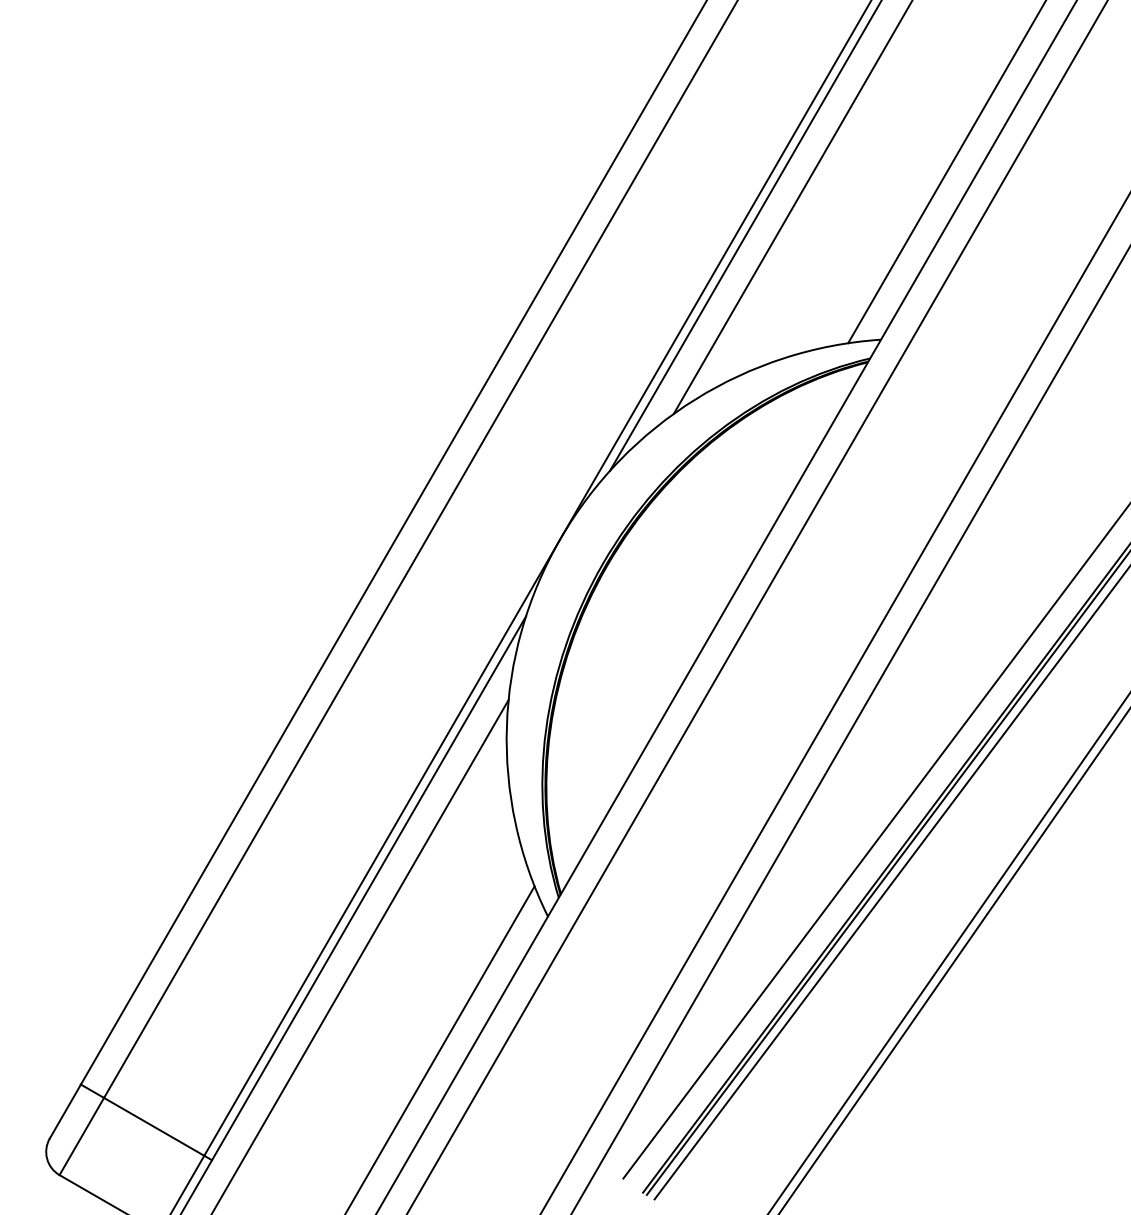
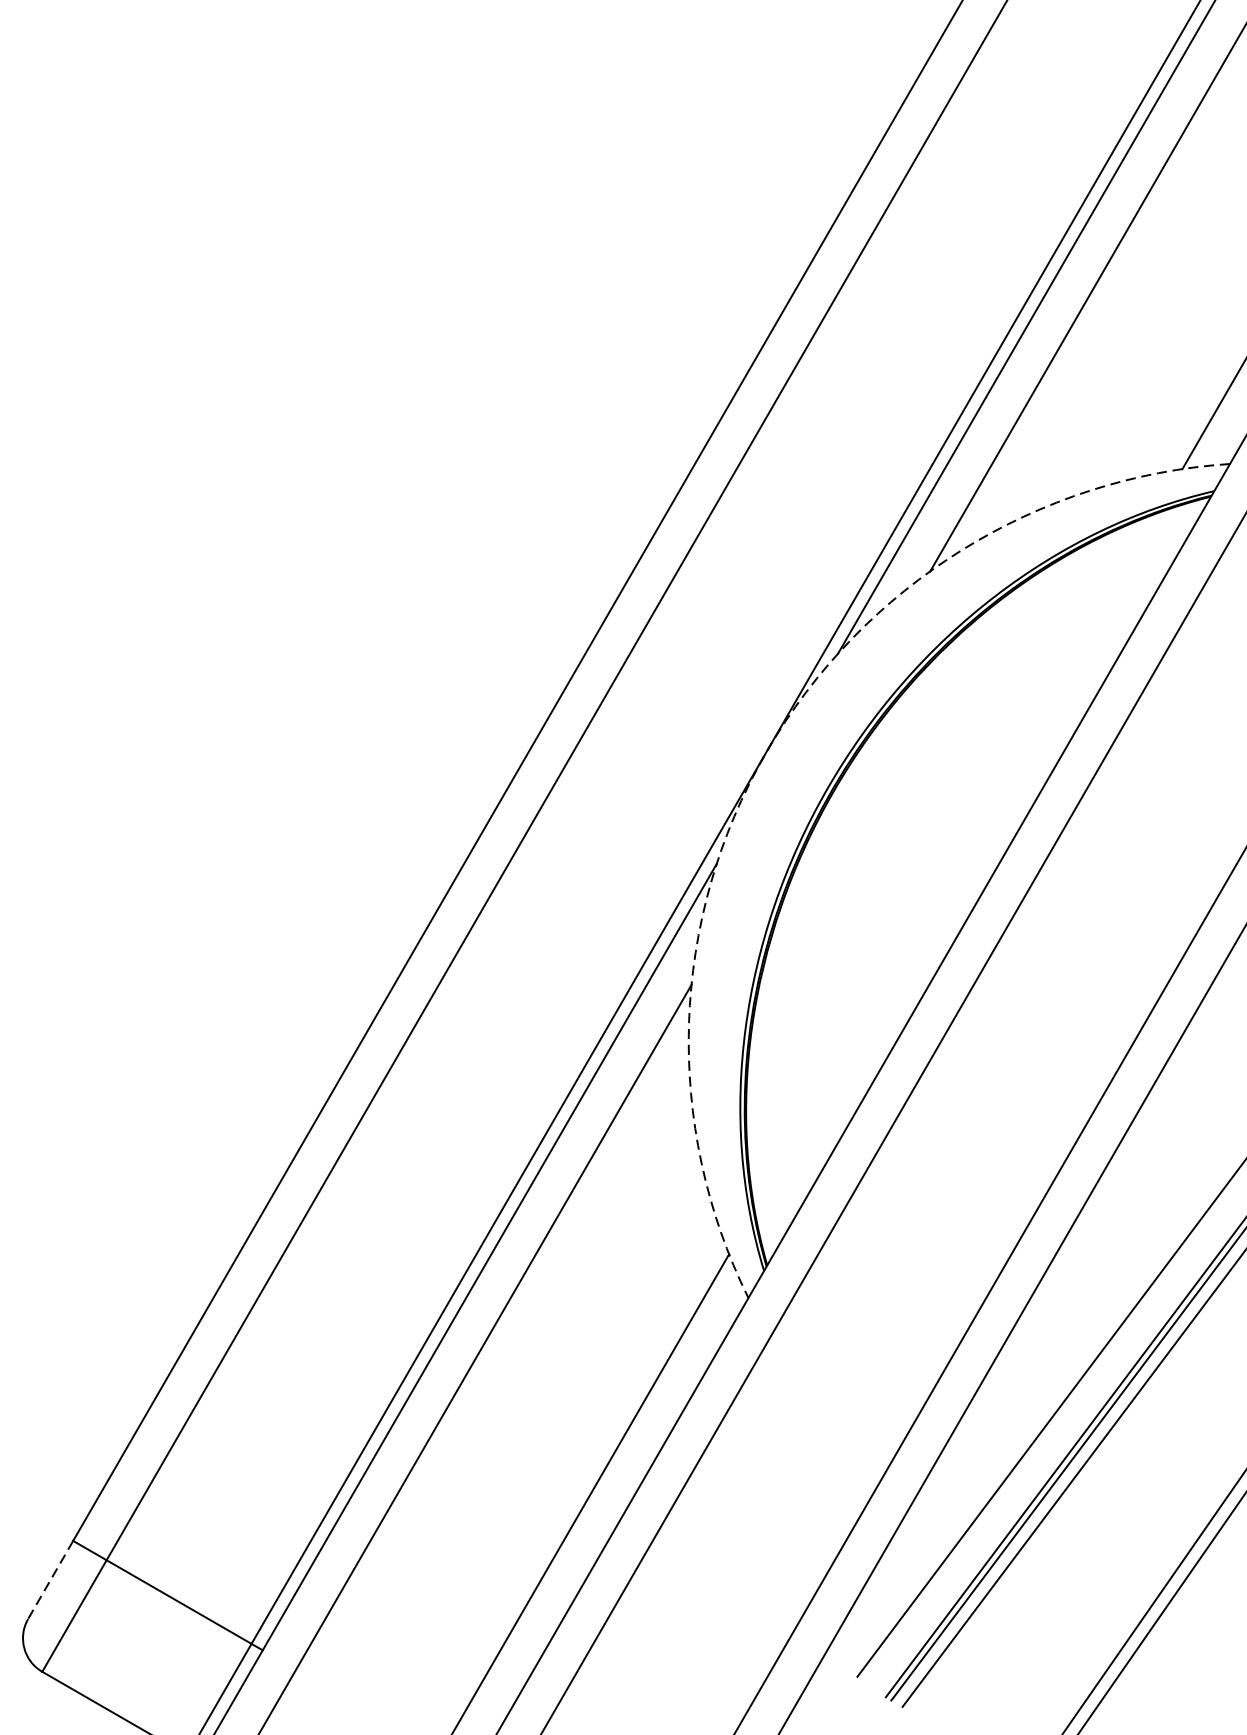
arc: (560, 539) -> (766, 752), solid -> dashed
line: (65, 1112) -> (50, 1581), solid -> dashed

